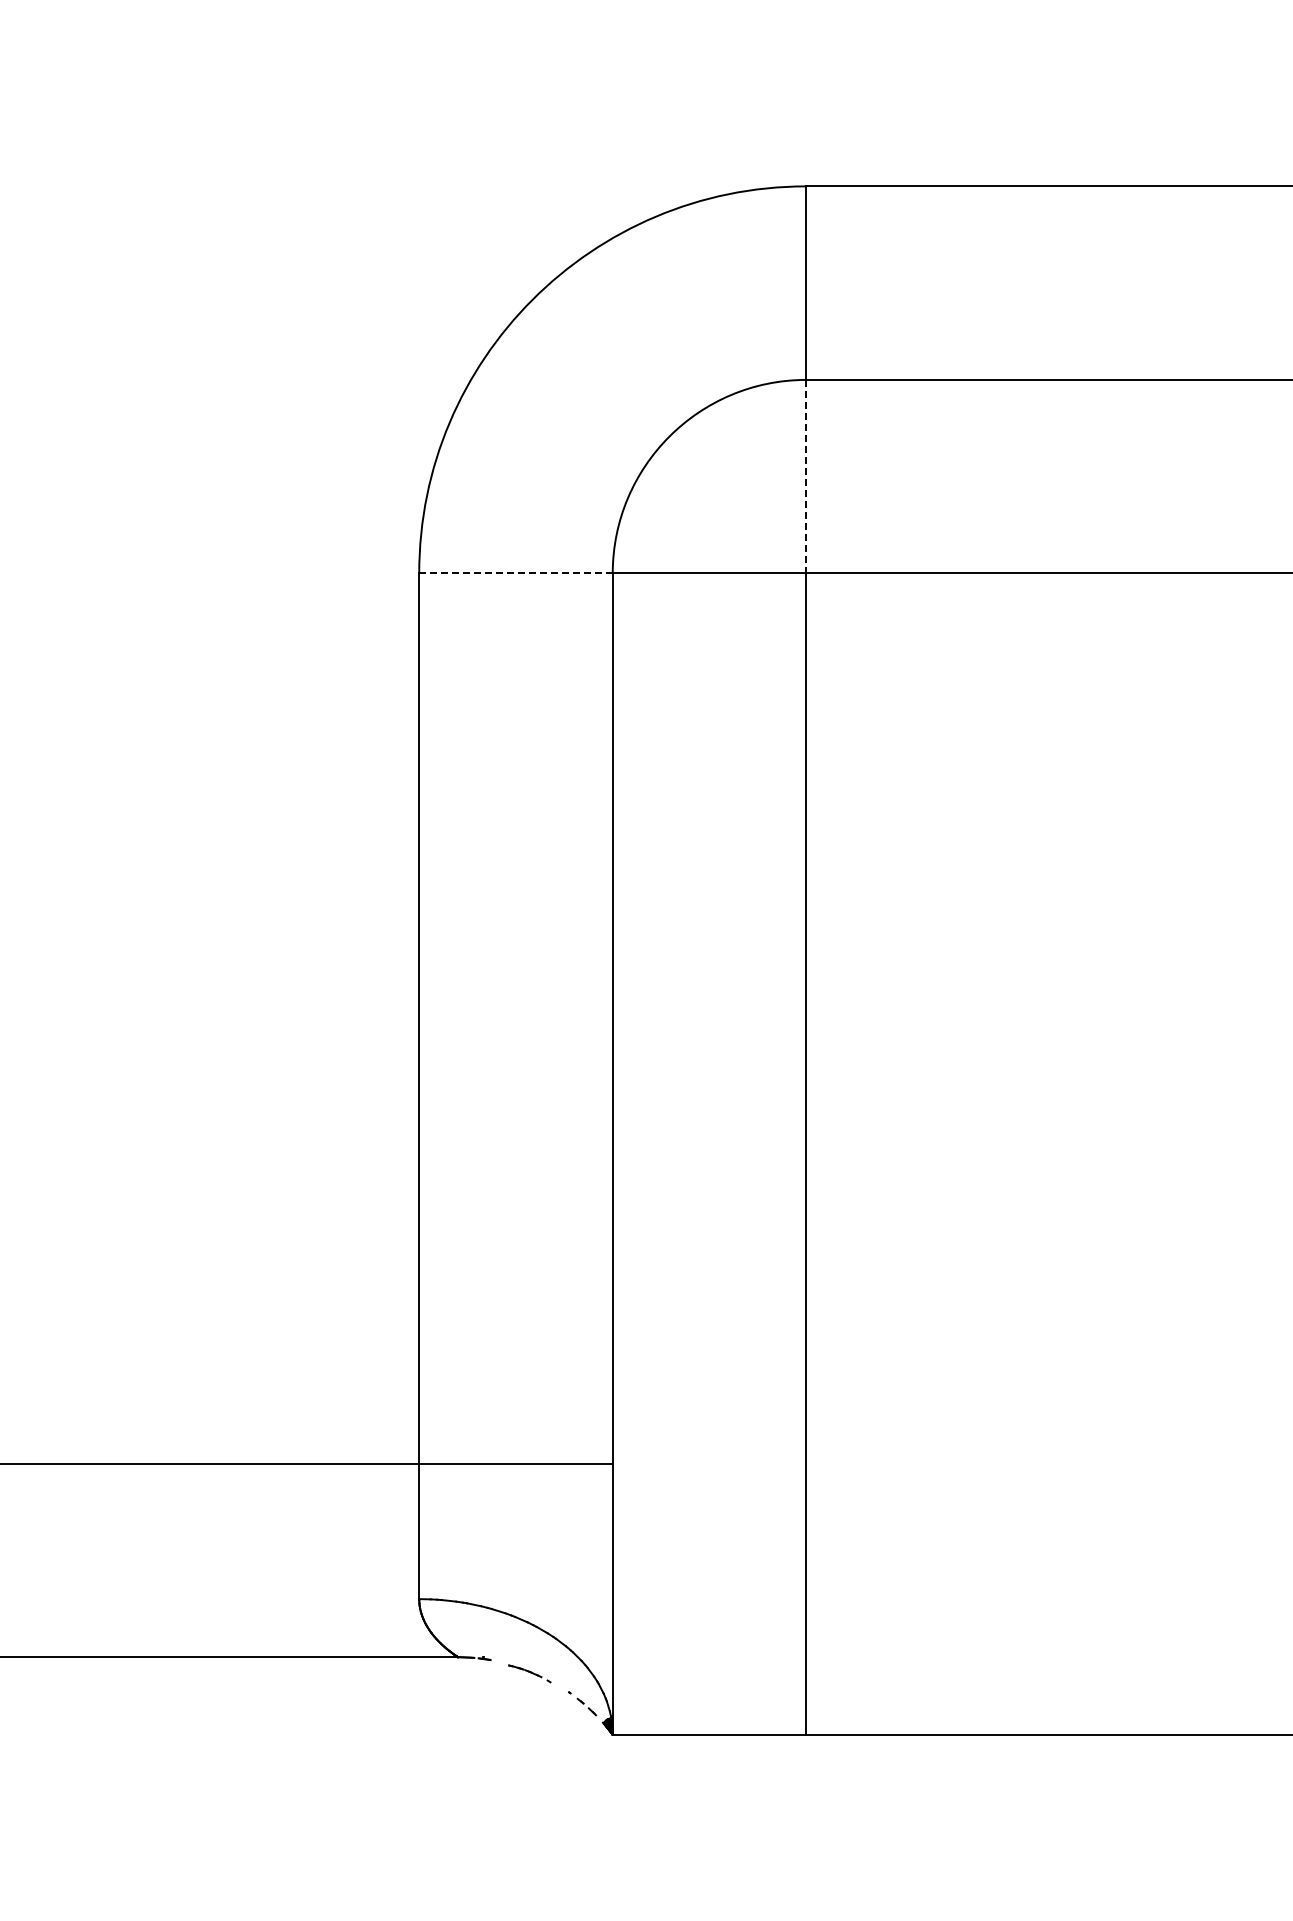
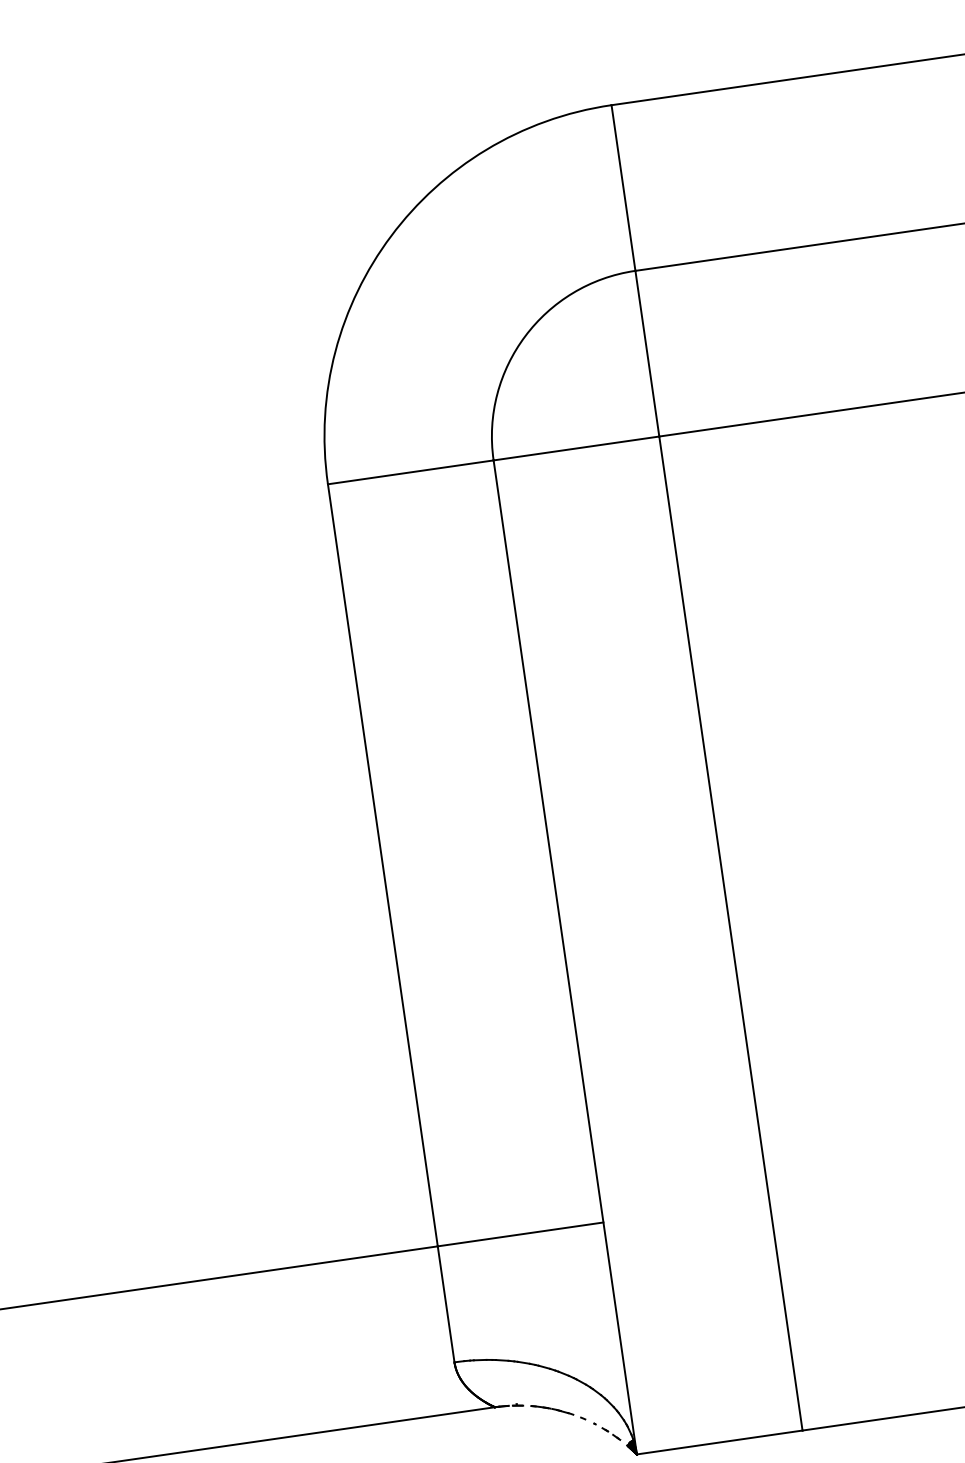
line: (806, 476) -> (647, 353), dashed -> solid
line: (515, 573) -> (410, 472), dashed -> solid
part: (529, 1673) -> (558, 1412), size x1.43

